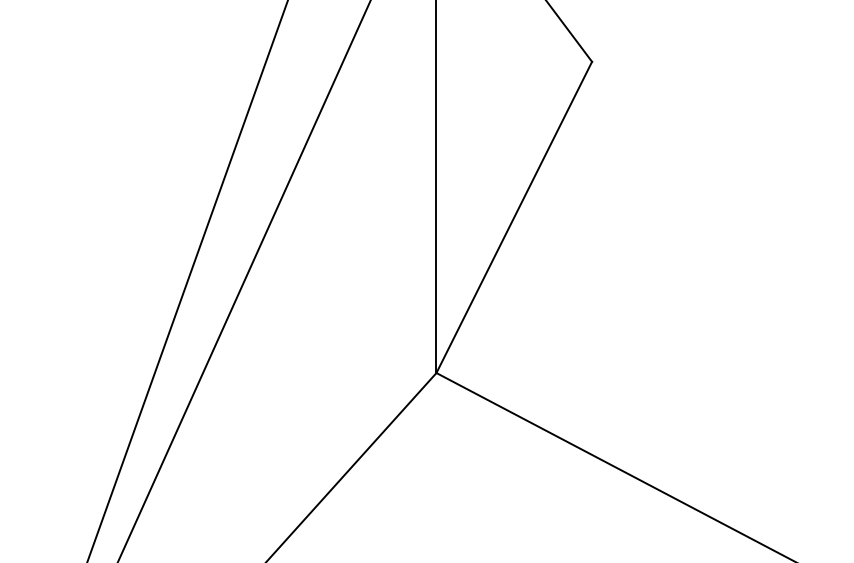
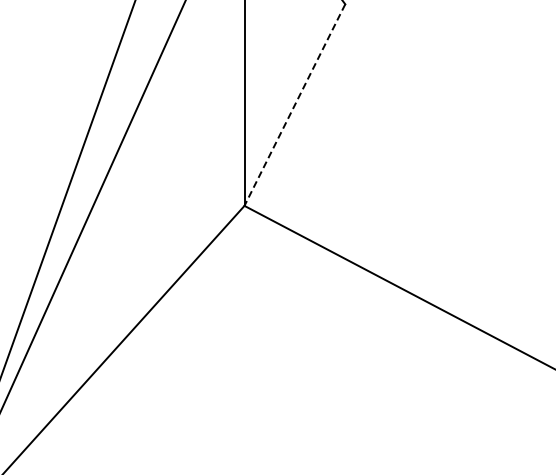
line: (513, 218) -> (294, 105), solid -> dashed

